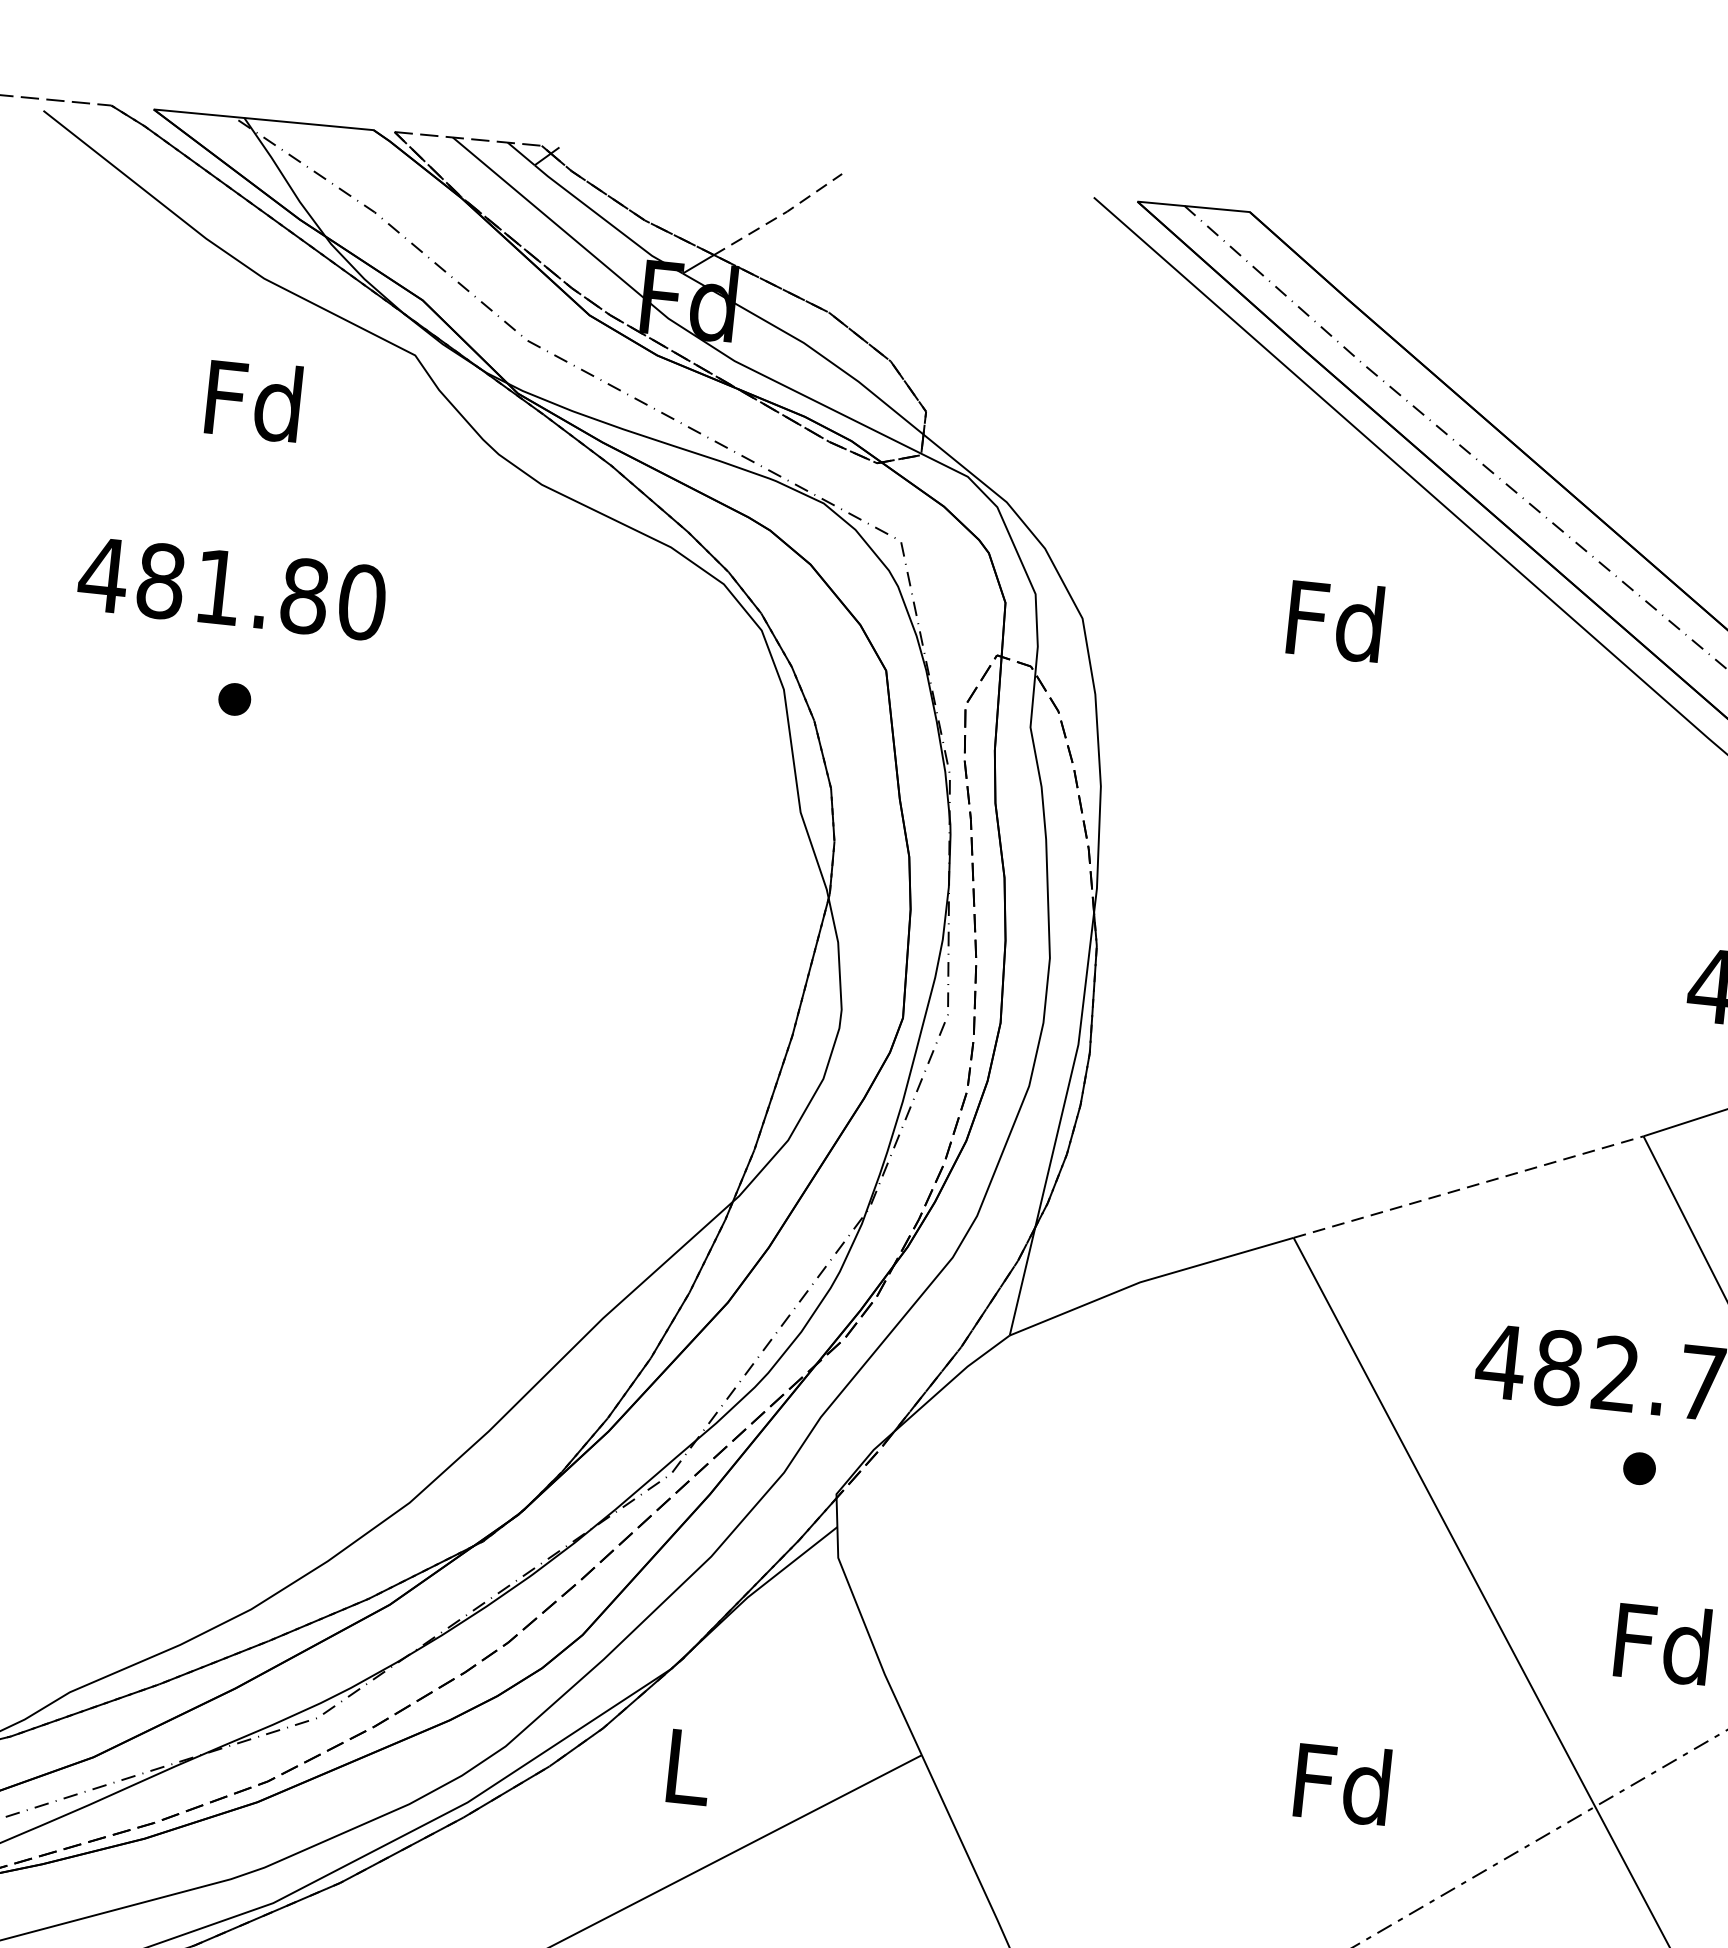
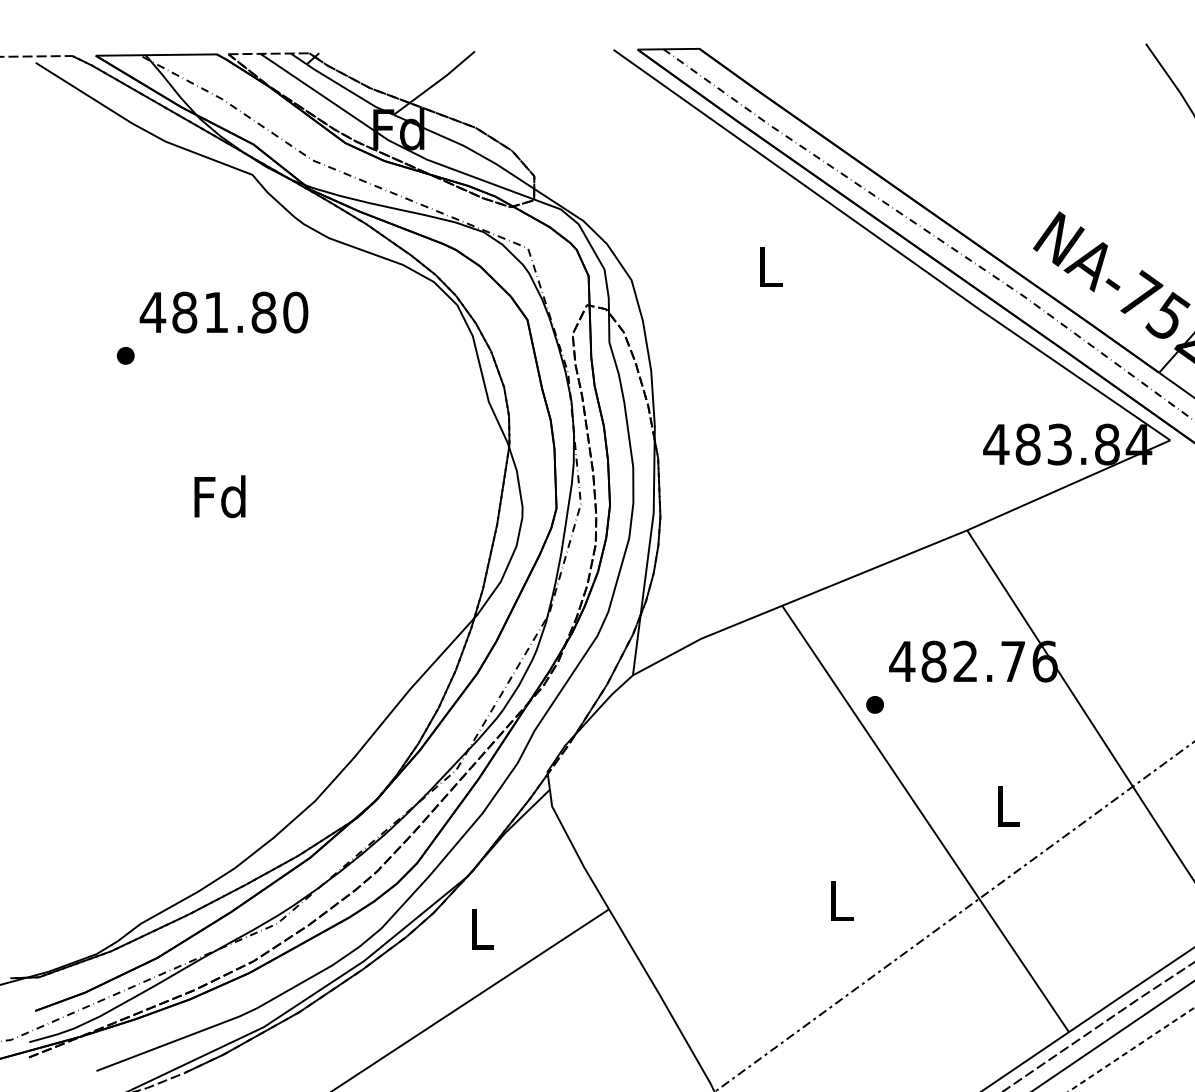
line: (780, 215) -> (443, 77), dashed -> solid
text: (252, 399) -> (219, 496), moved
text: (231, 588) -> (223, 312), moved
text: (1335, 620) -> (769, 266), Fd -> L
part: (234, 698) -> (125, 355), moved
line: (1468, 1187) -> (874, 568), dashed -> solid
part: (1638, 1467) -> (874, 704), moved
text: (1662, 1642) -> (1006, 805), Fd -> L
text: (1341, 1783) -> (839, 900), Fd -> L

